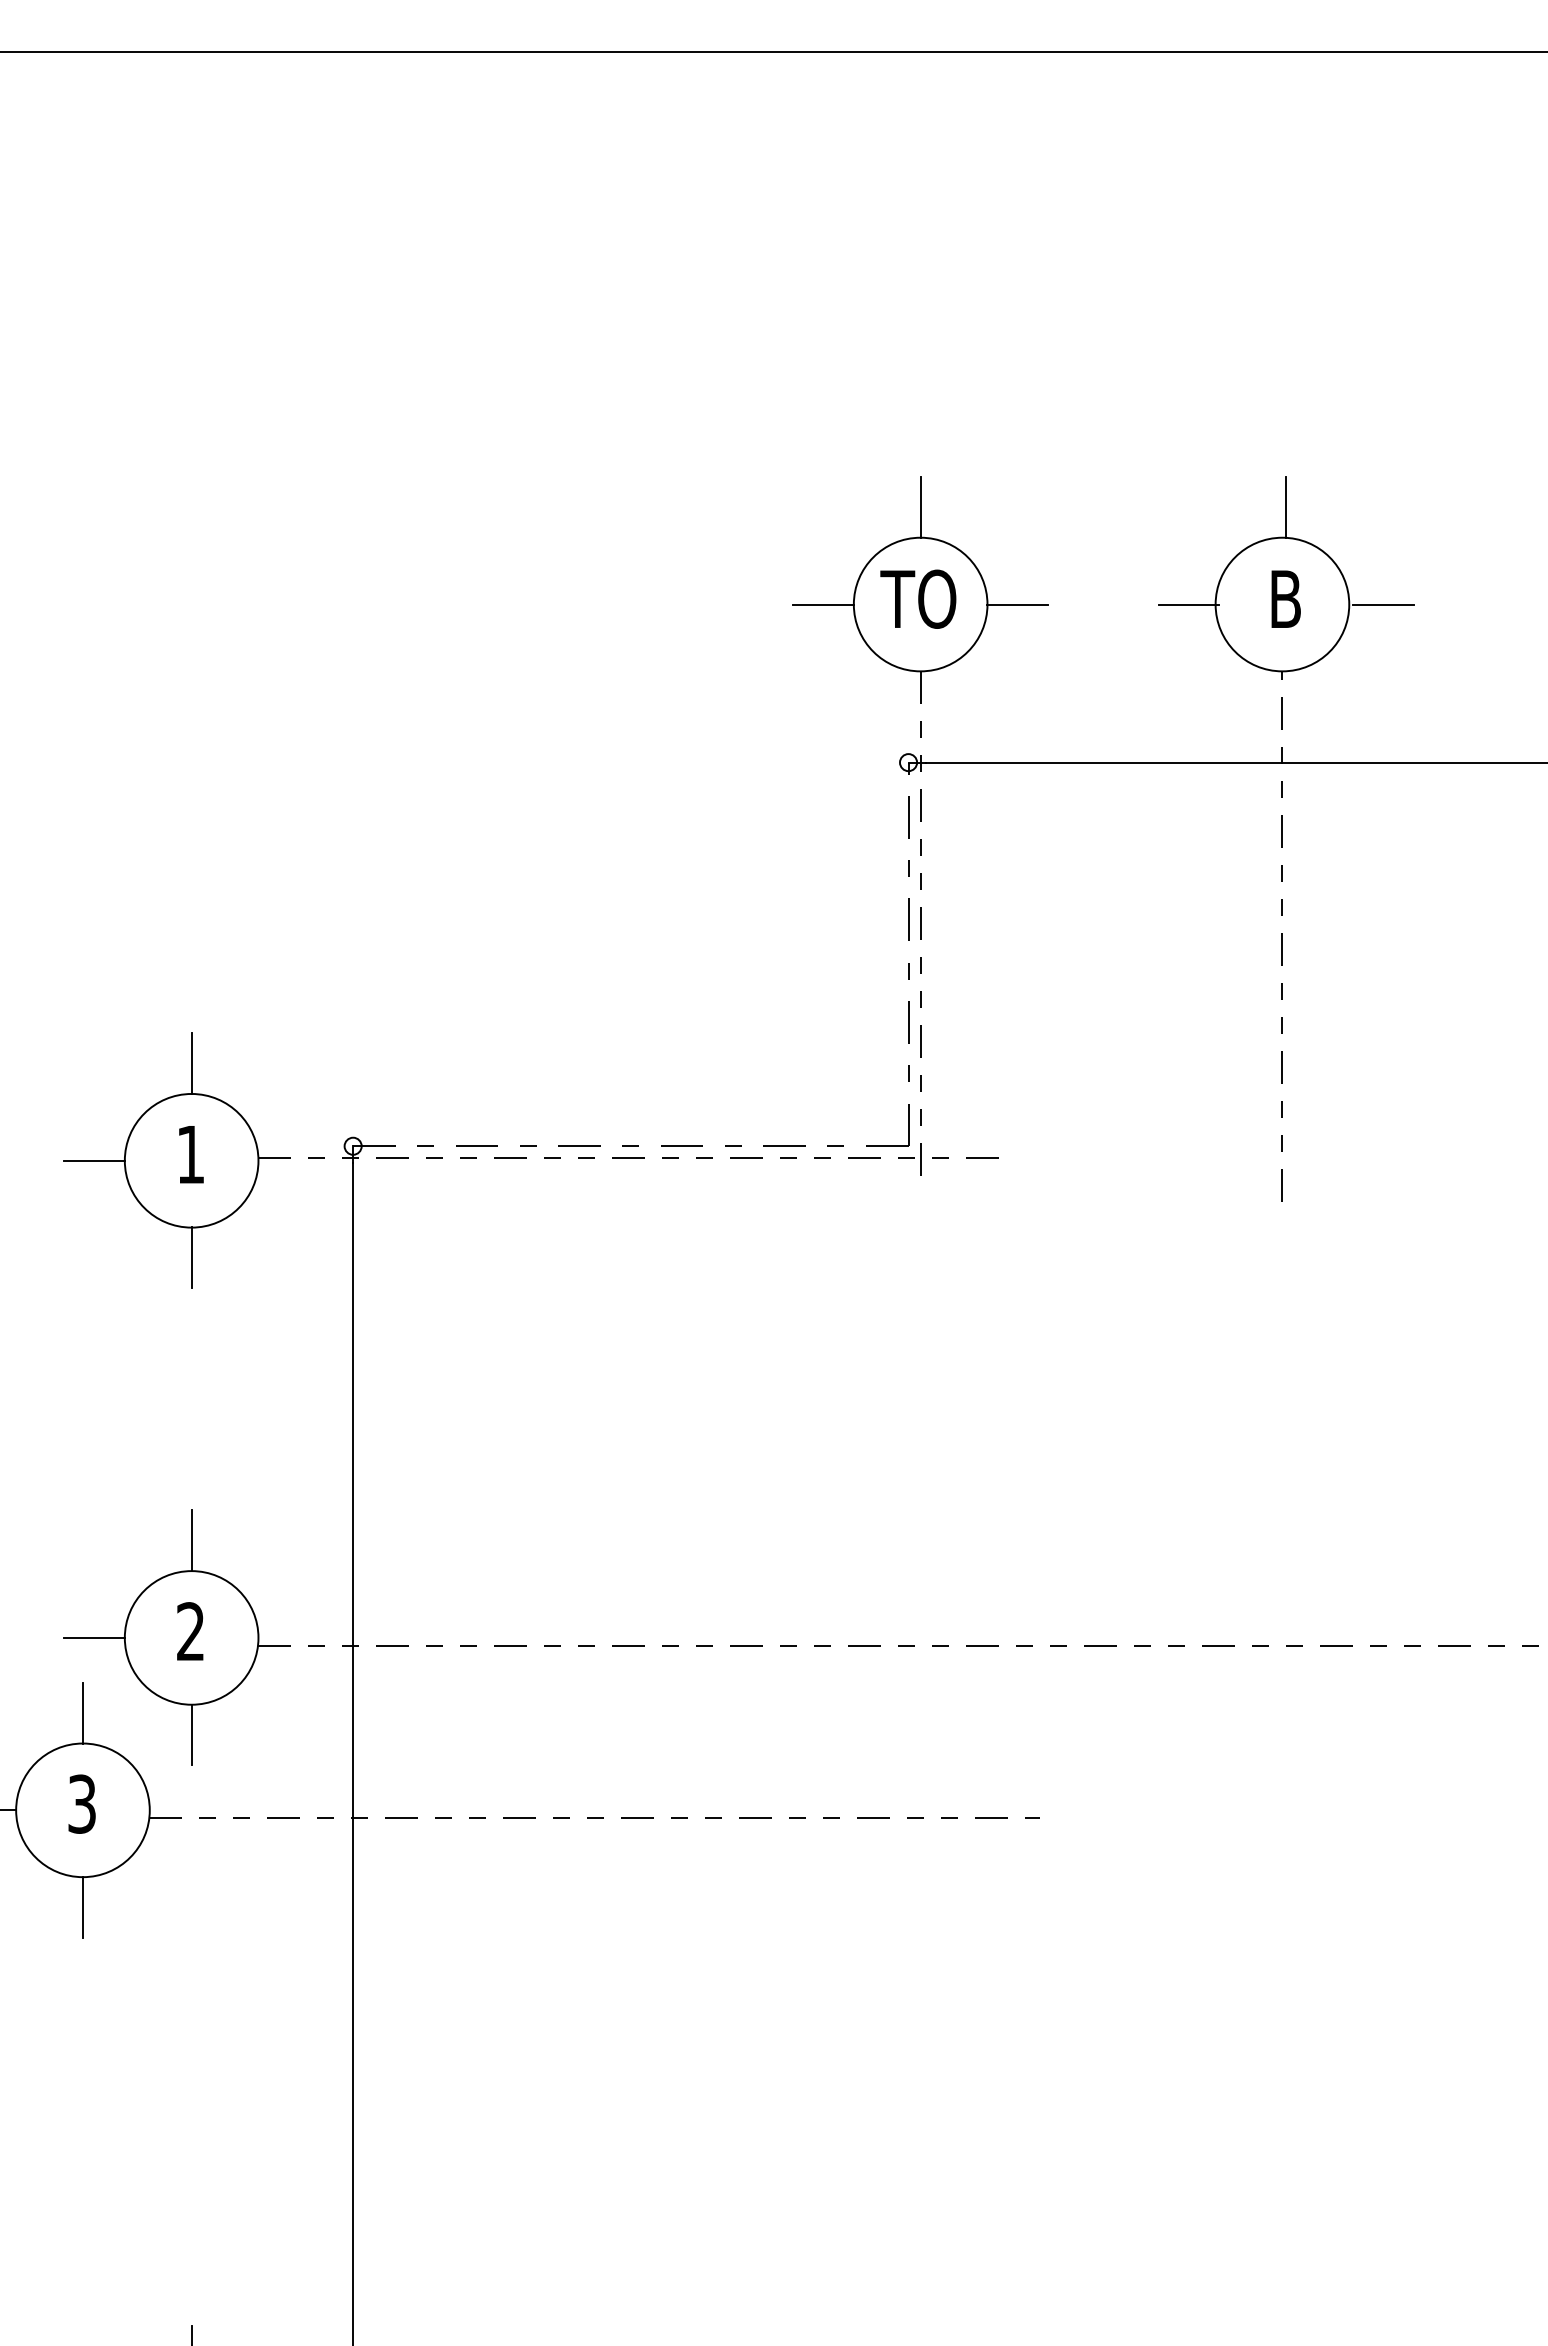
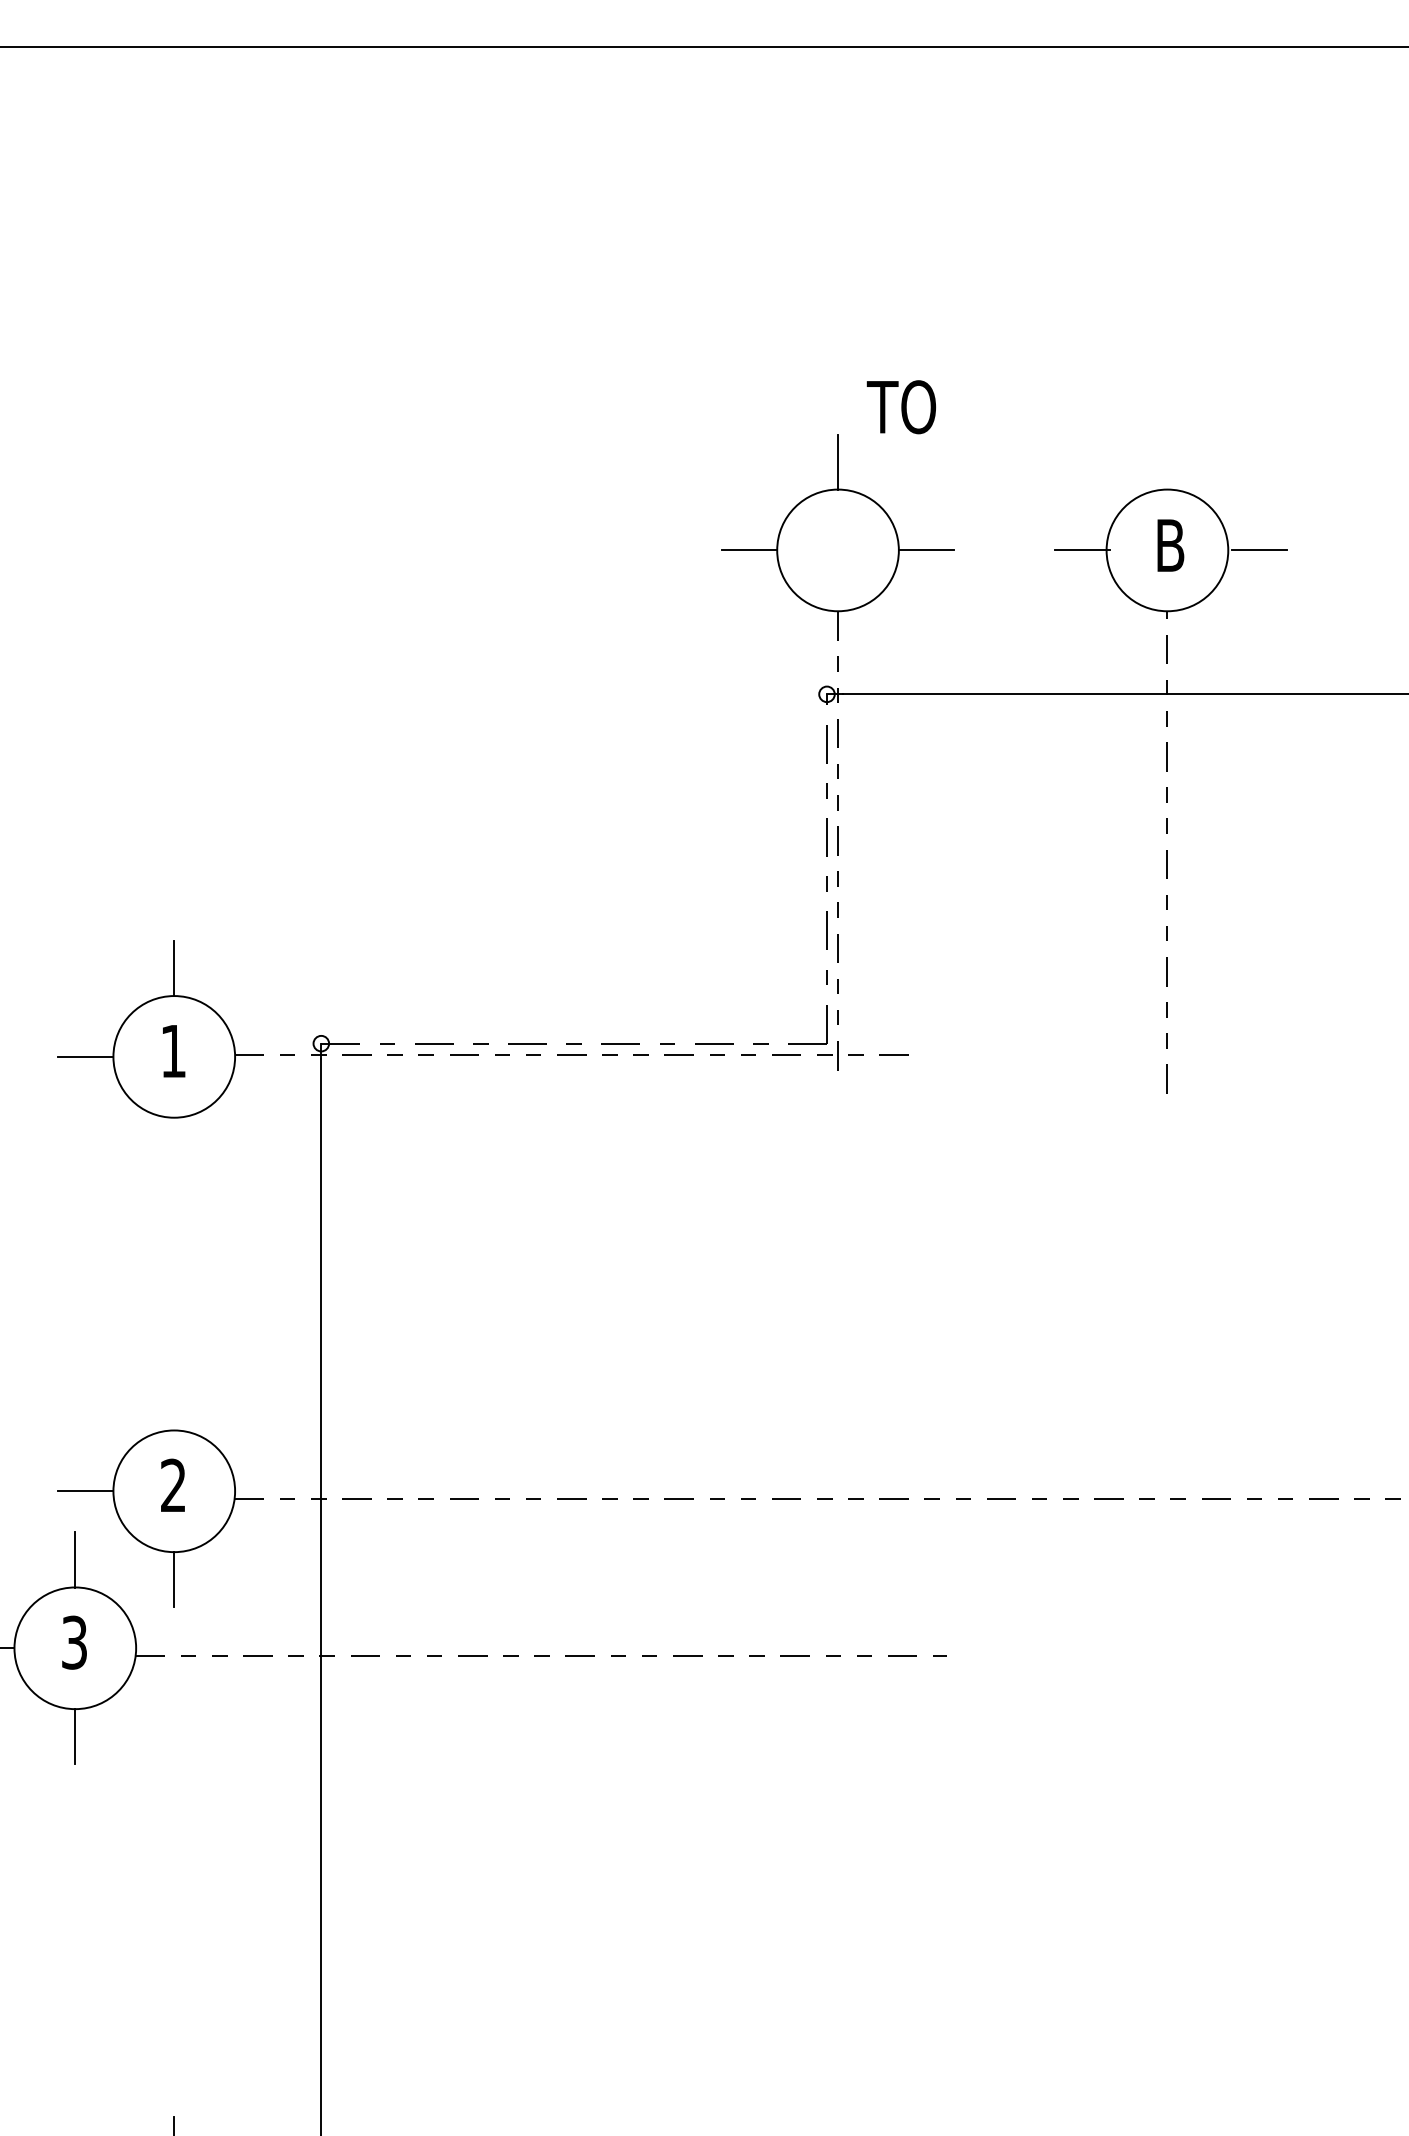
line: (1286, 507) -> (1171, 462), removed
text: (918, 598) -> (901, 406), moved
line: (191, 1257) -> (174, 1144), removed
line: (191, 1540) -> (174, 1402), removed

